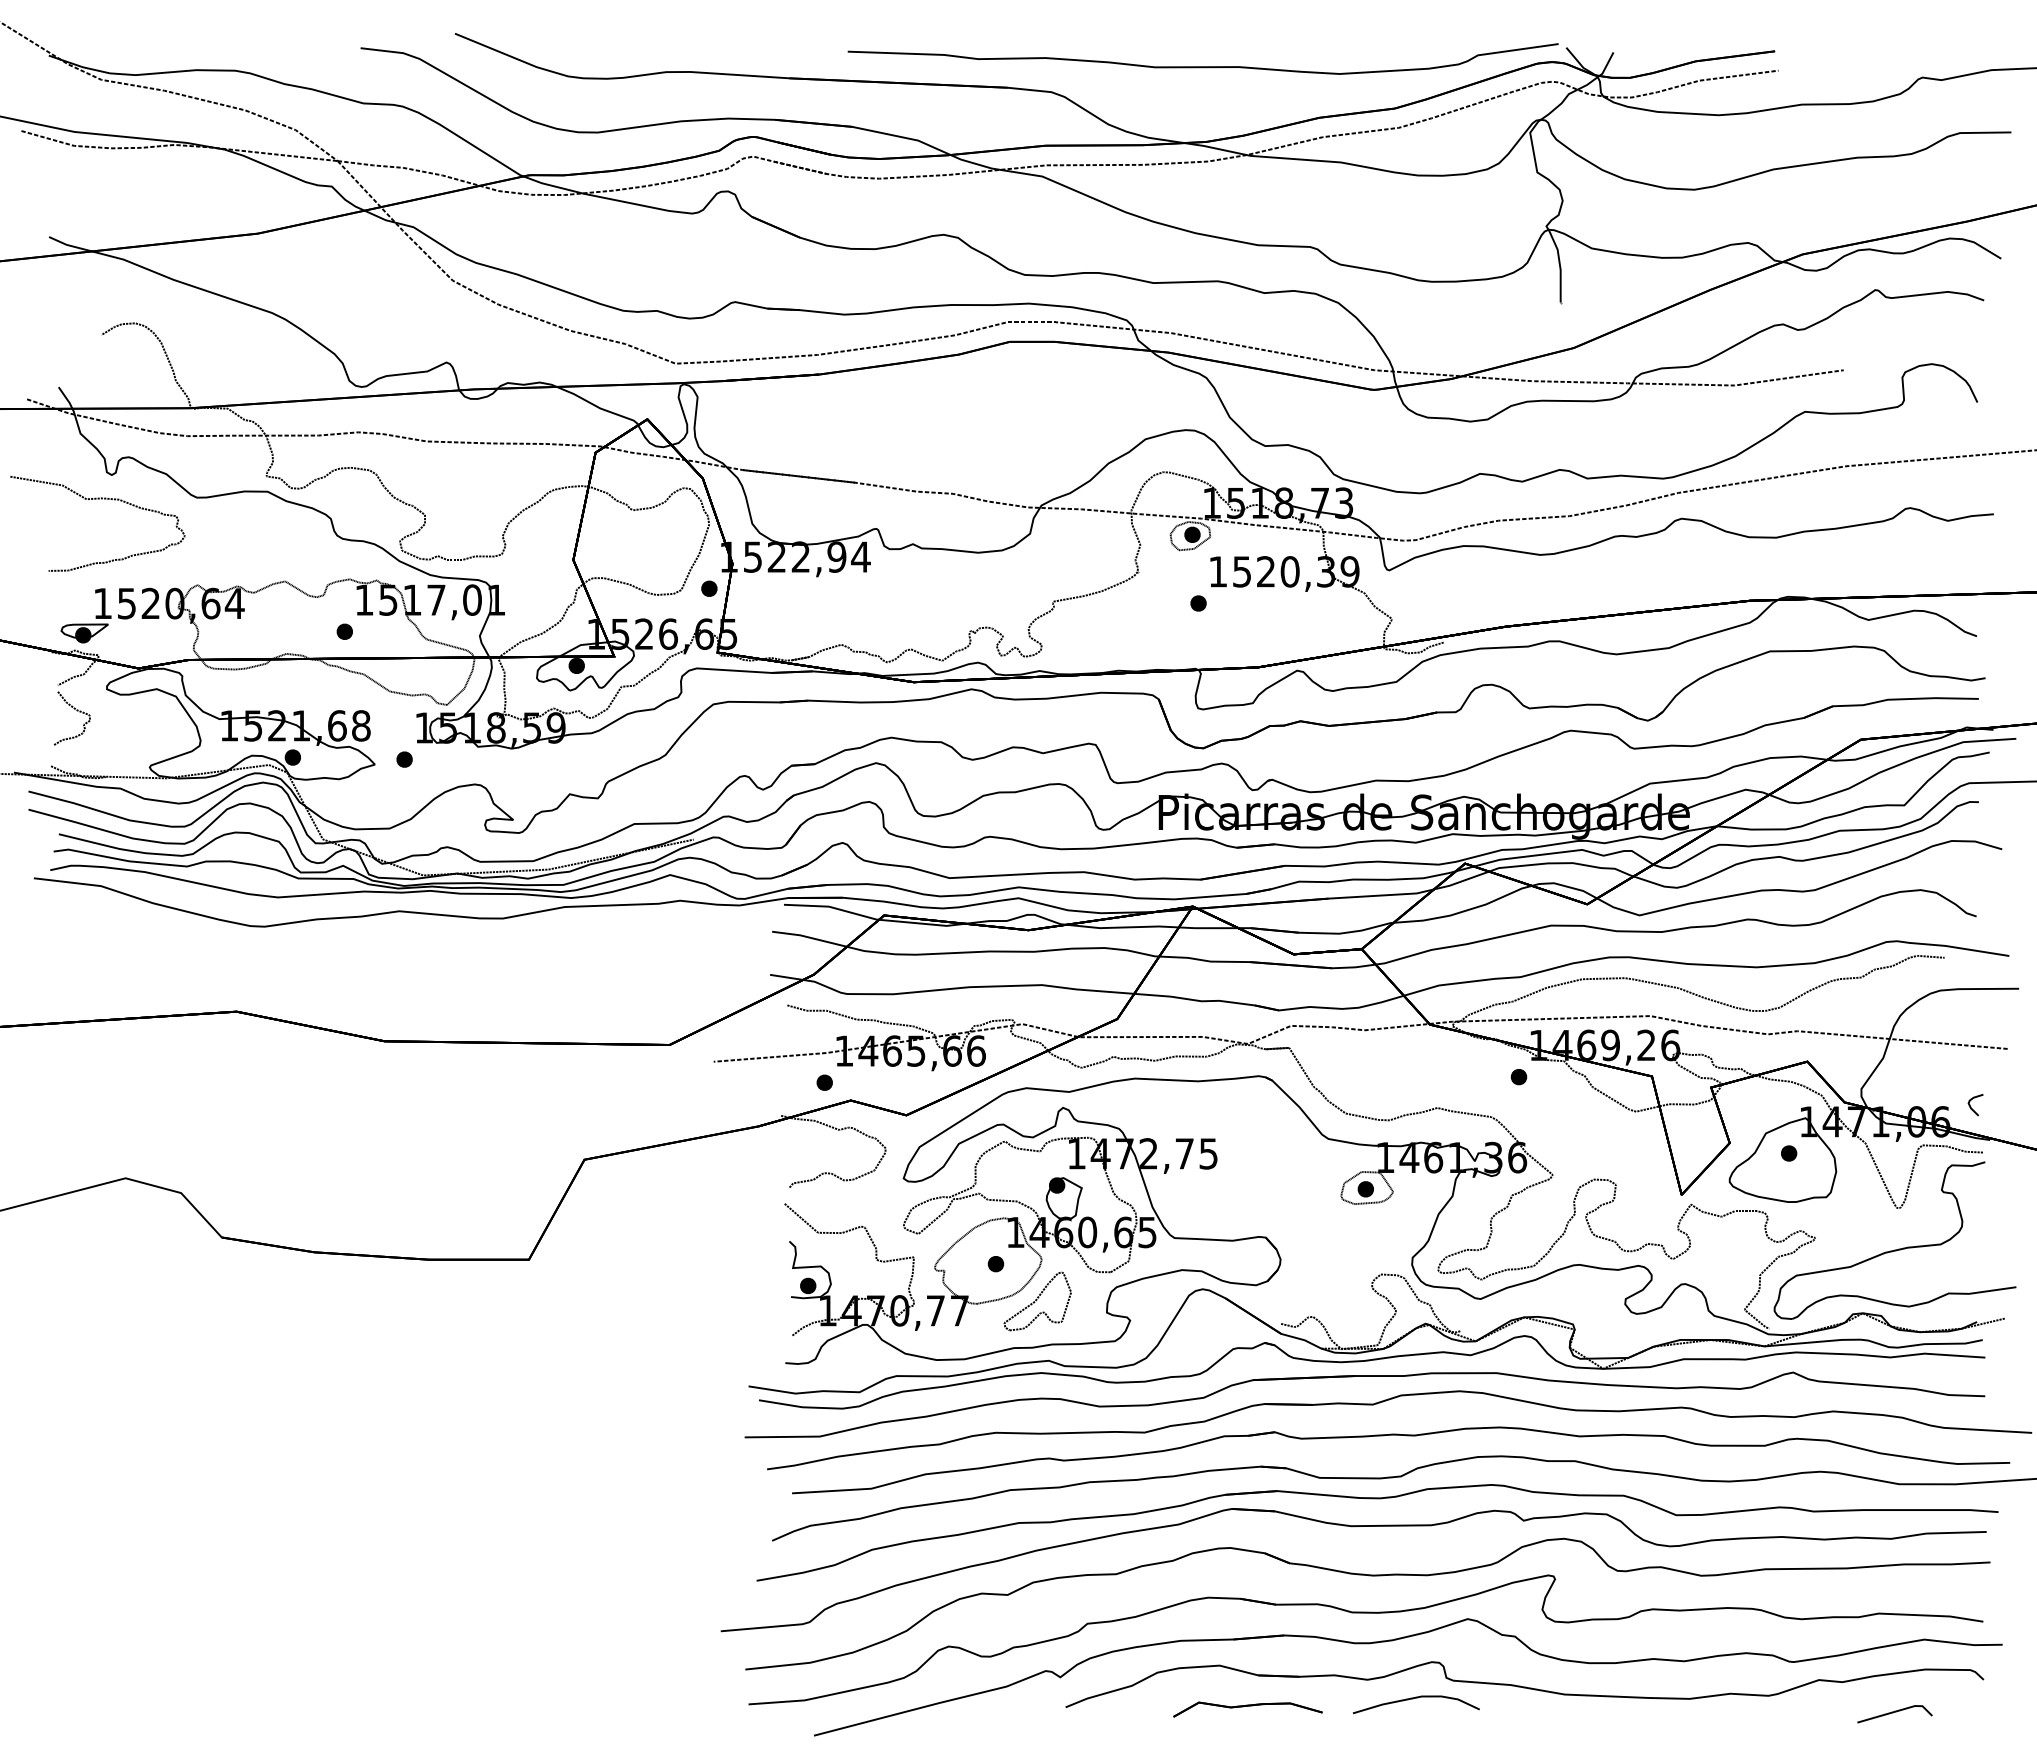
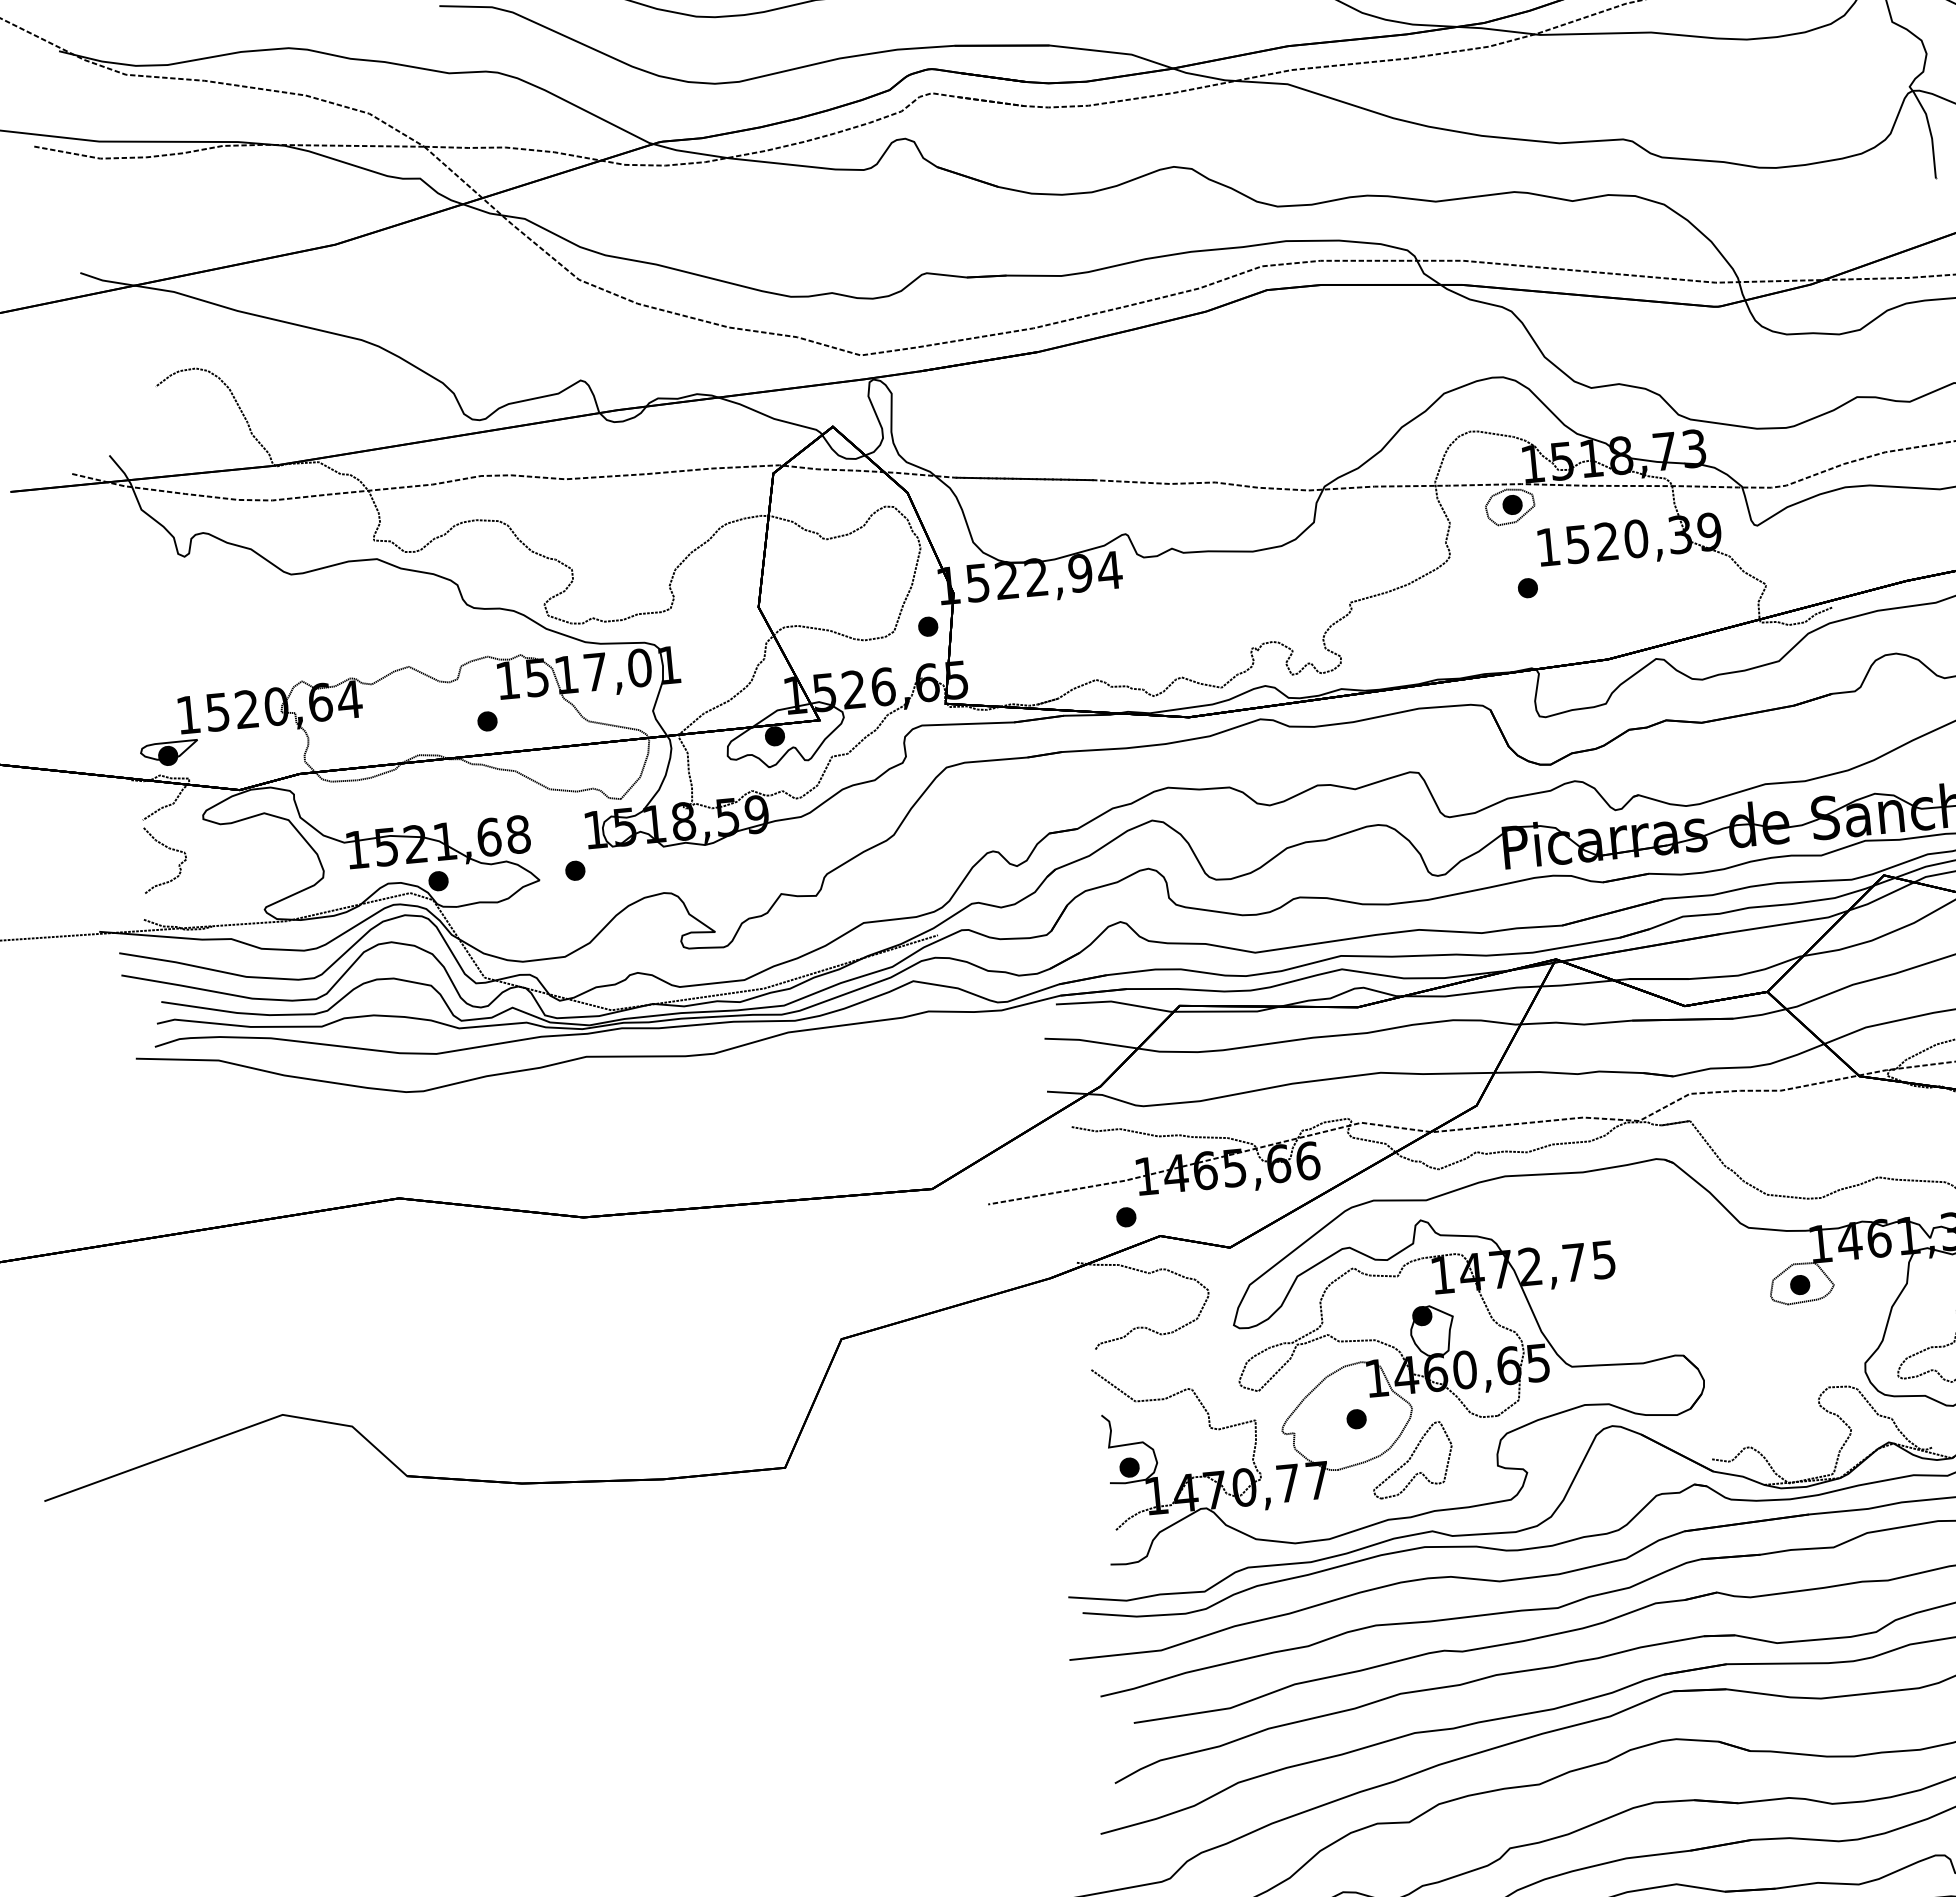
curve: (97, 499) -> (169, 588), removed

